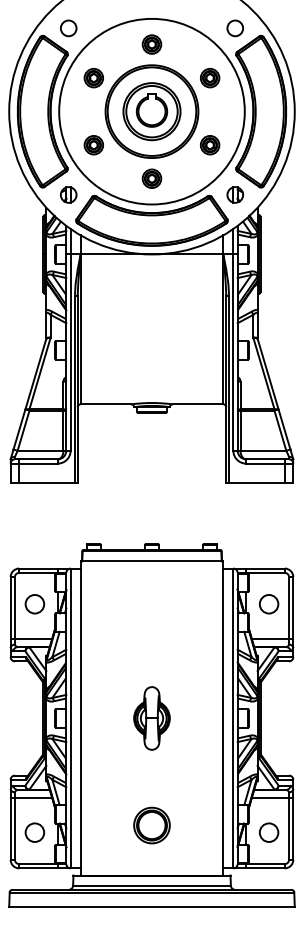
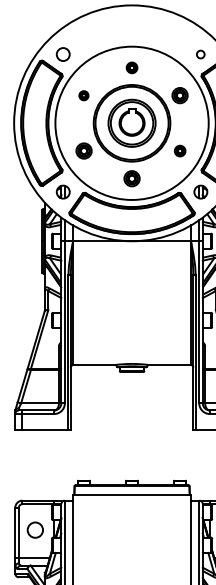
circle: (234, 28) -> (200, 54), size x0.6
part: (151, 44) -> (131, 67), size x0.7
part: (93, 78) -> (83, 95), size x0.6
part: (210, 145) -> (180, 151), size x0.7

